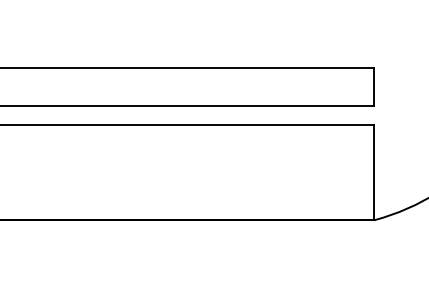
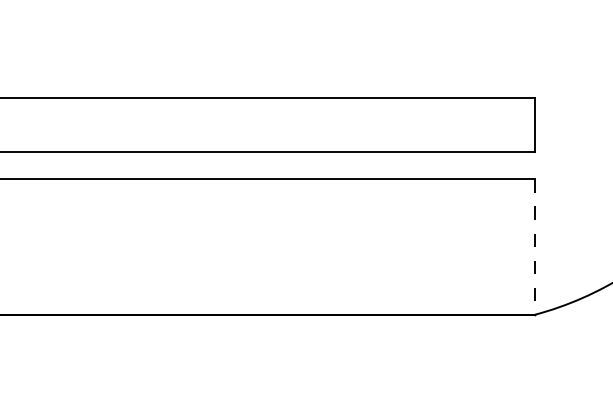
line: (374, 173) -> (535, 248), solid -> dashed

